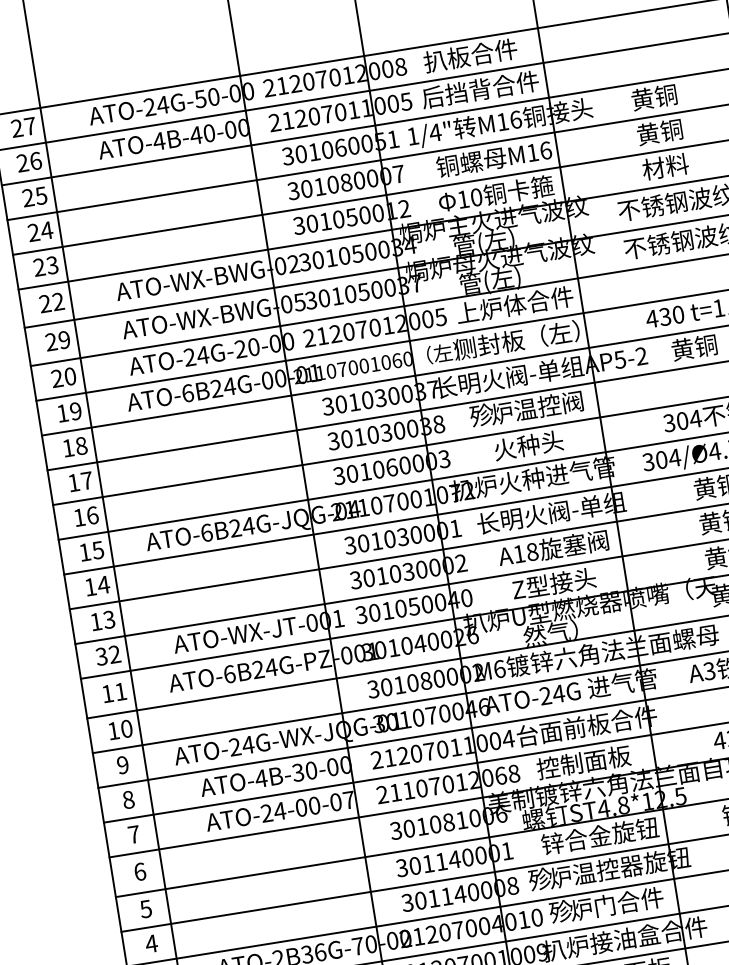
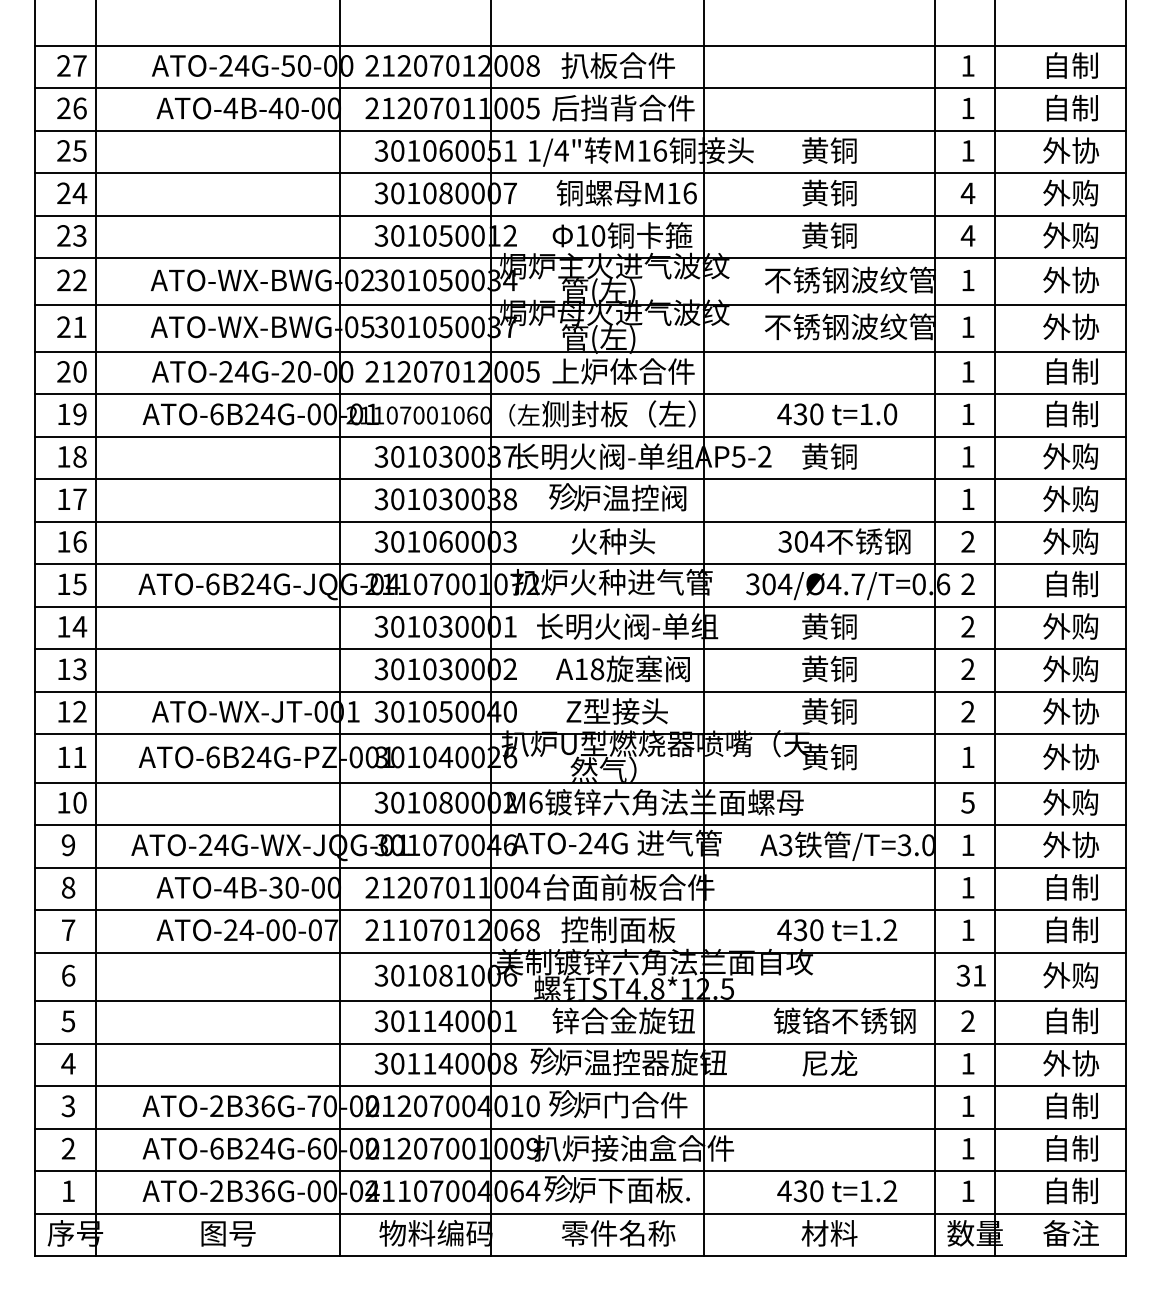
text: (665, 166) -> (829, 235), 材料 -> 黄铜
text: (64, 340) -> (79, 327), 29 -> 21
text: (101, 656) -> (63, 711), 32 -> 12

